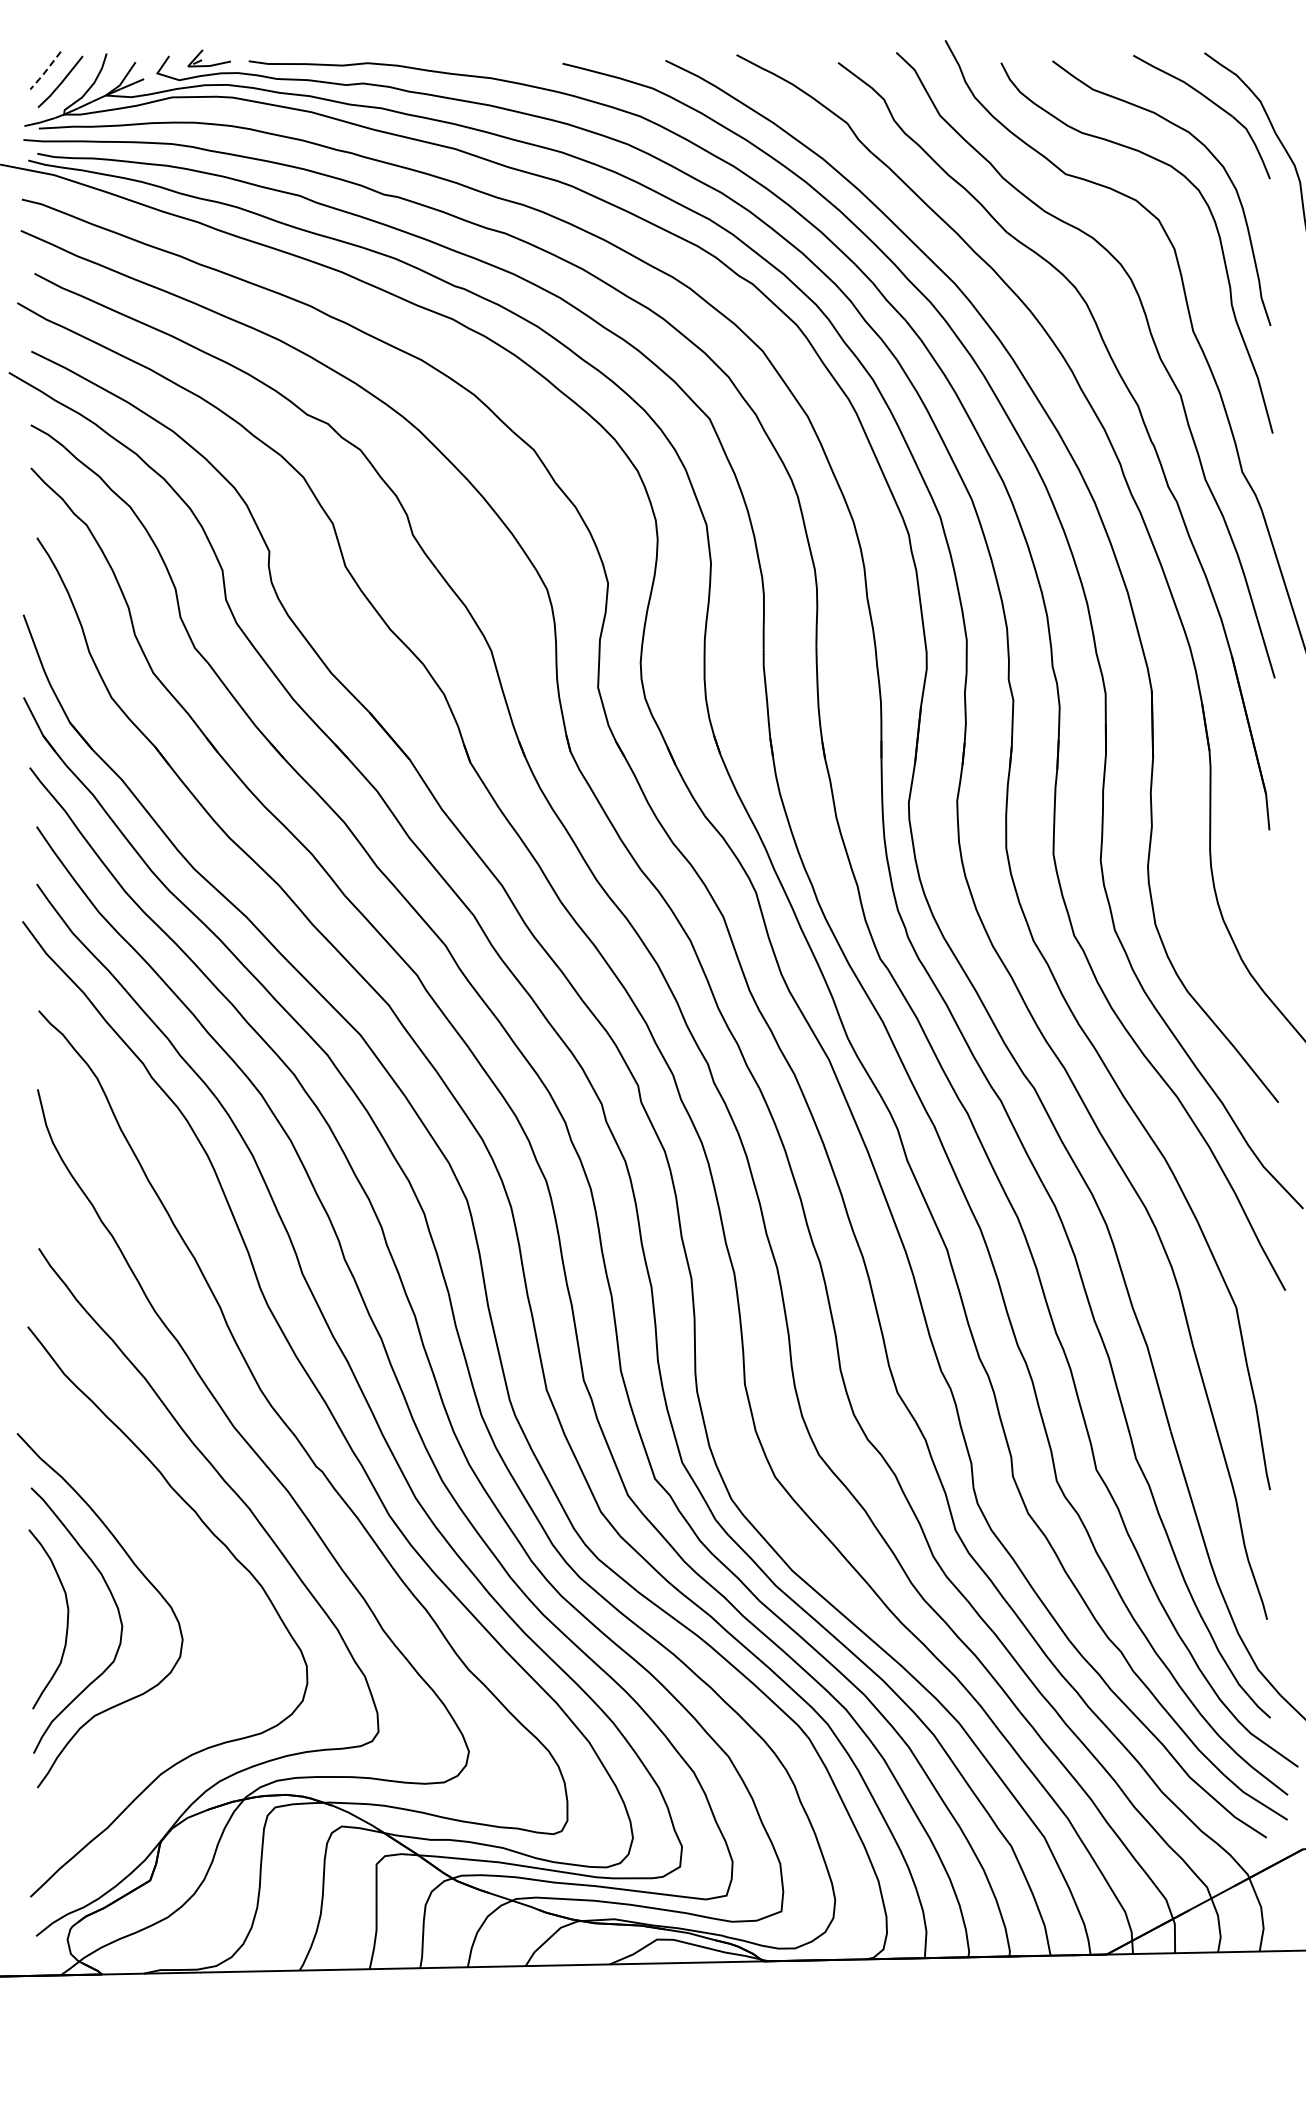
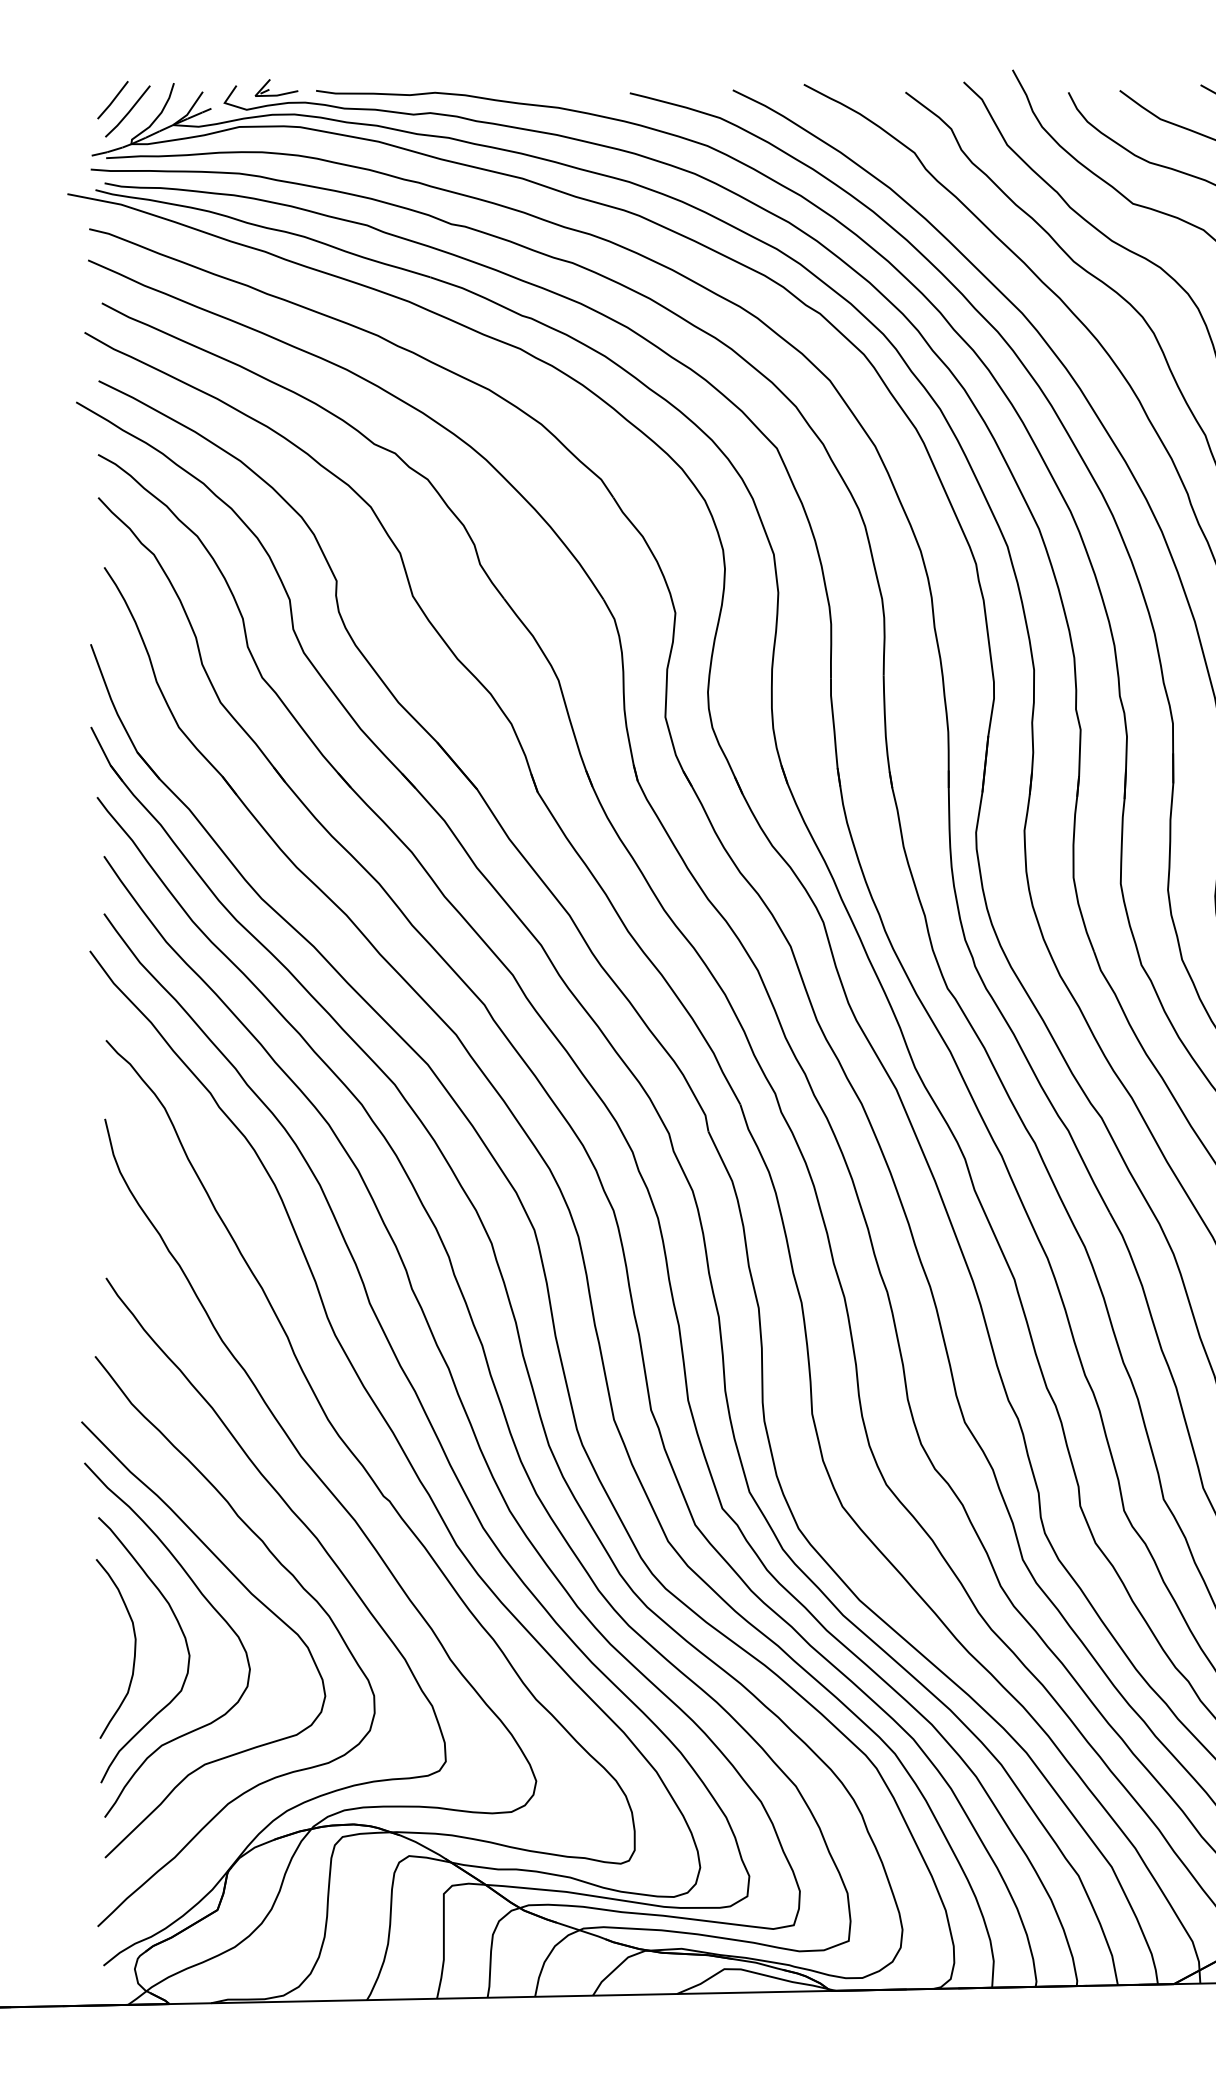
line: (45, 71) -> (112, 101), dashed -> solid
curve: (181, 1562) -> (248, 1592), added

